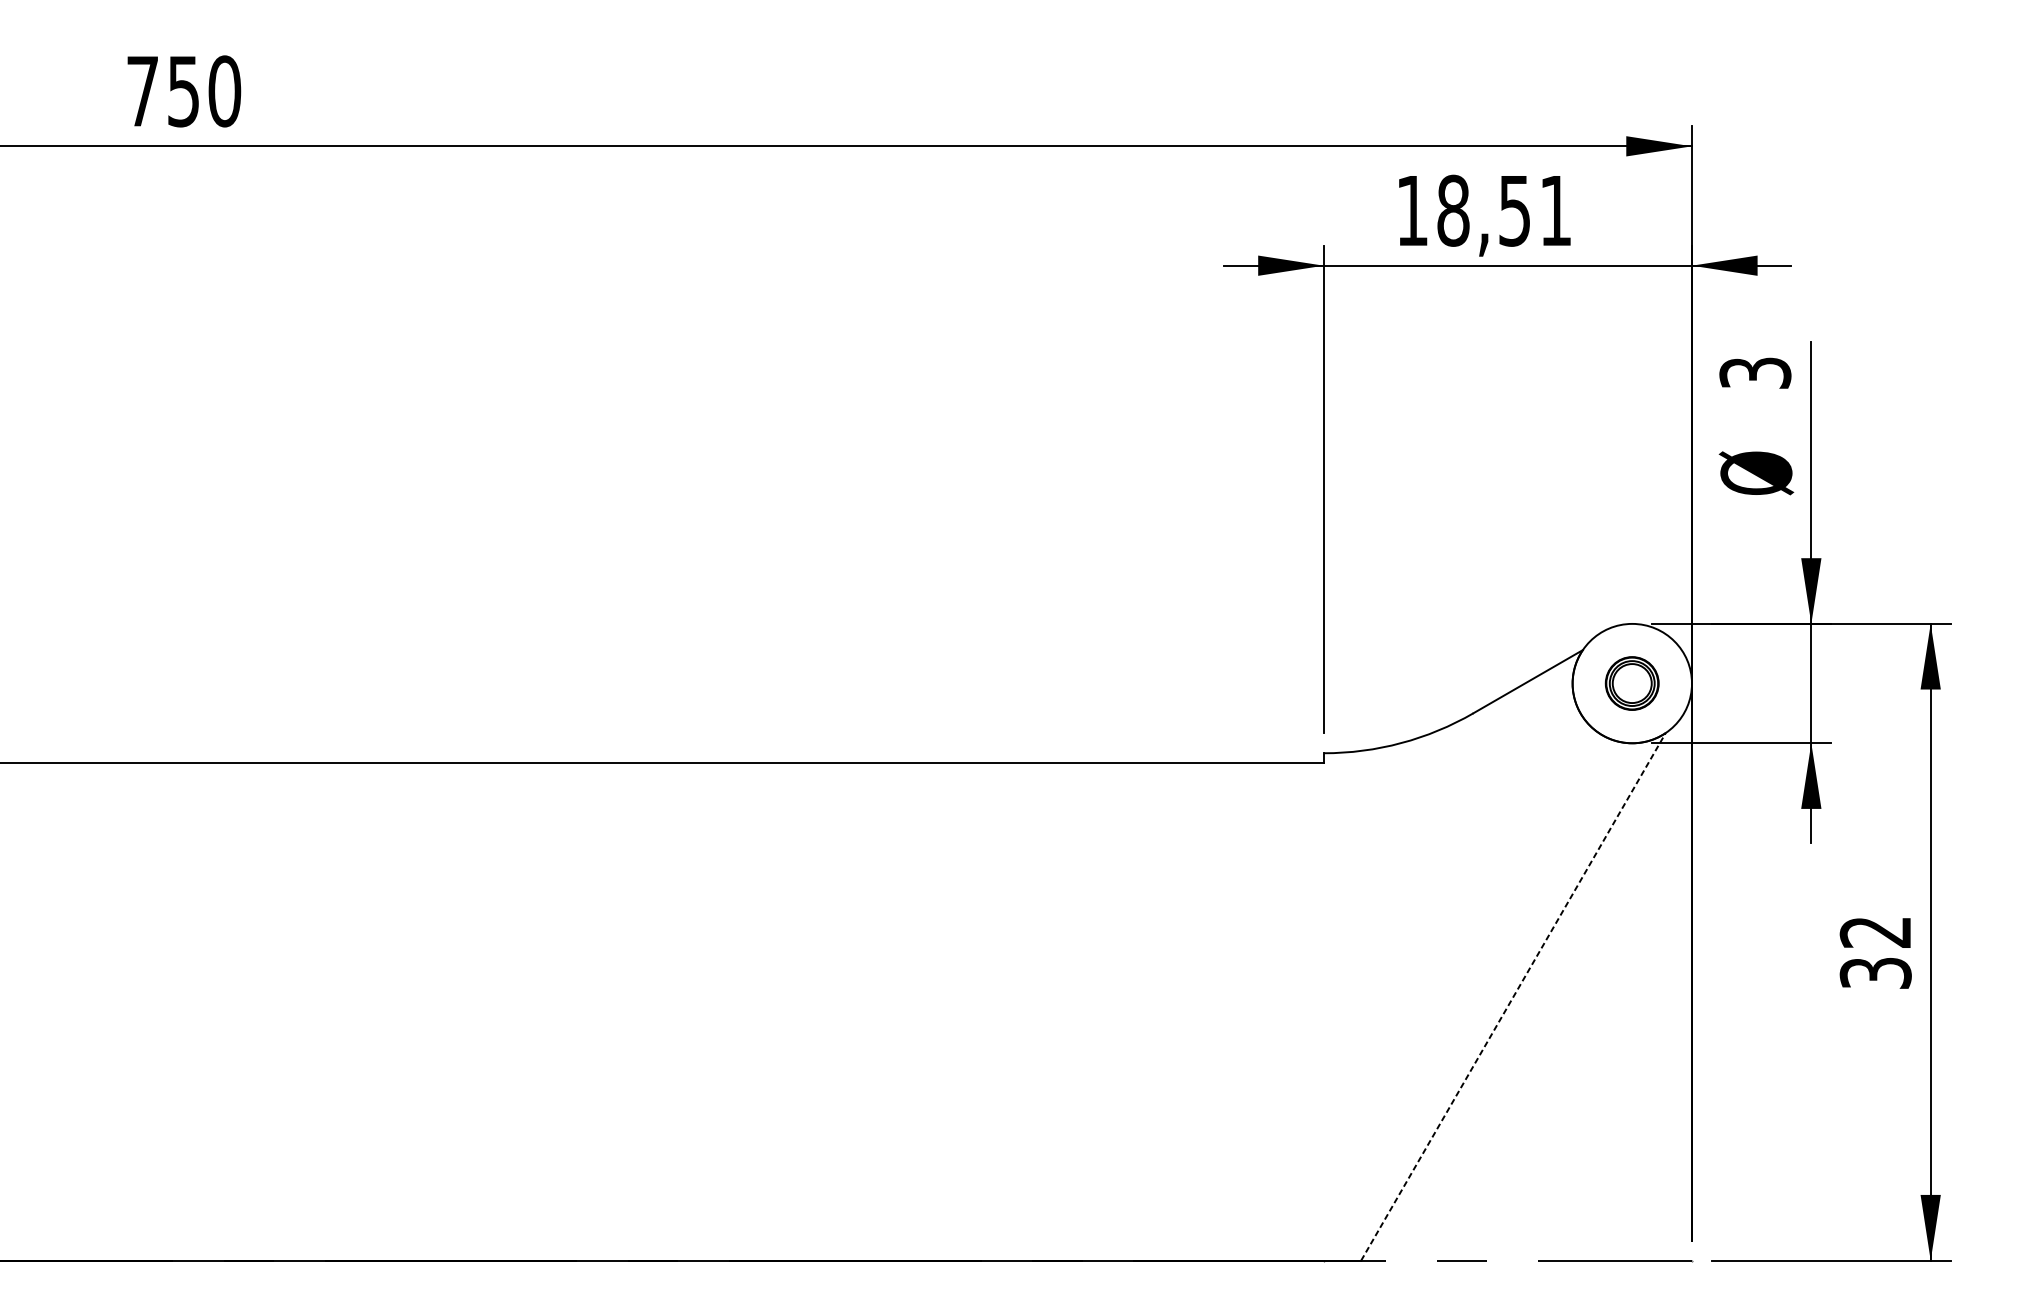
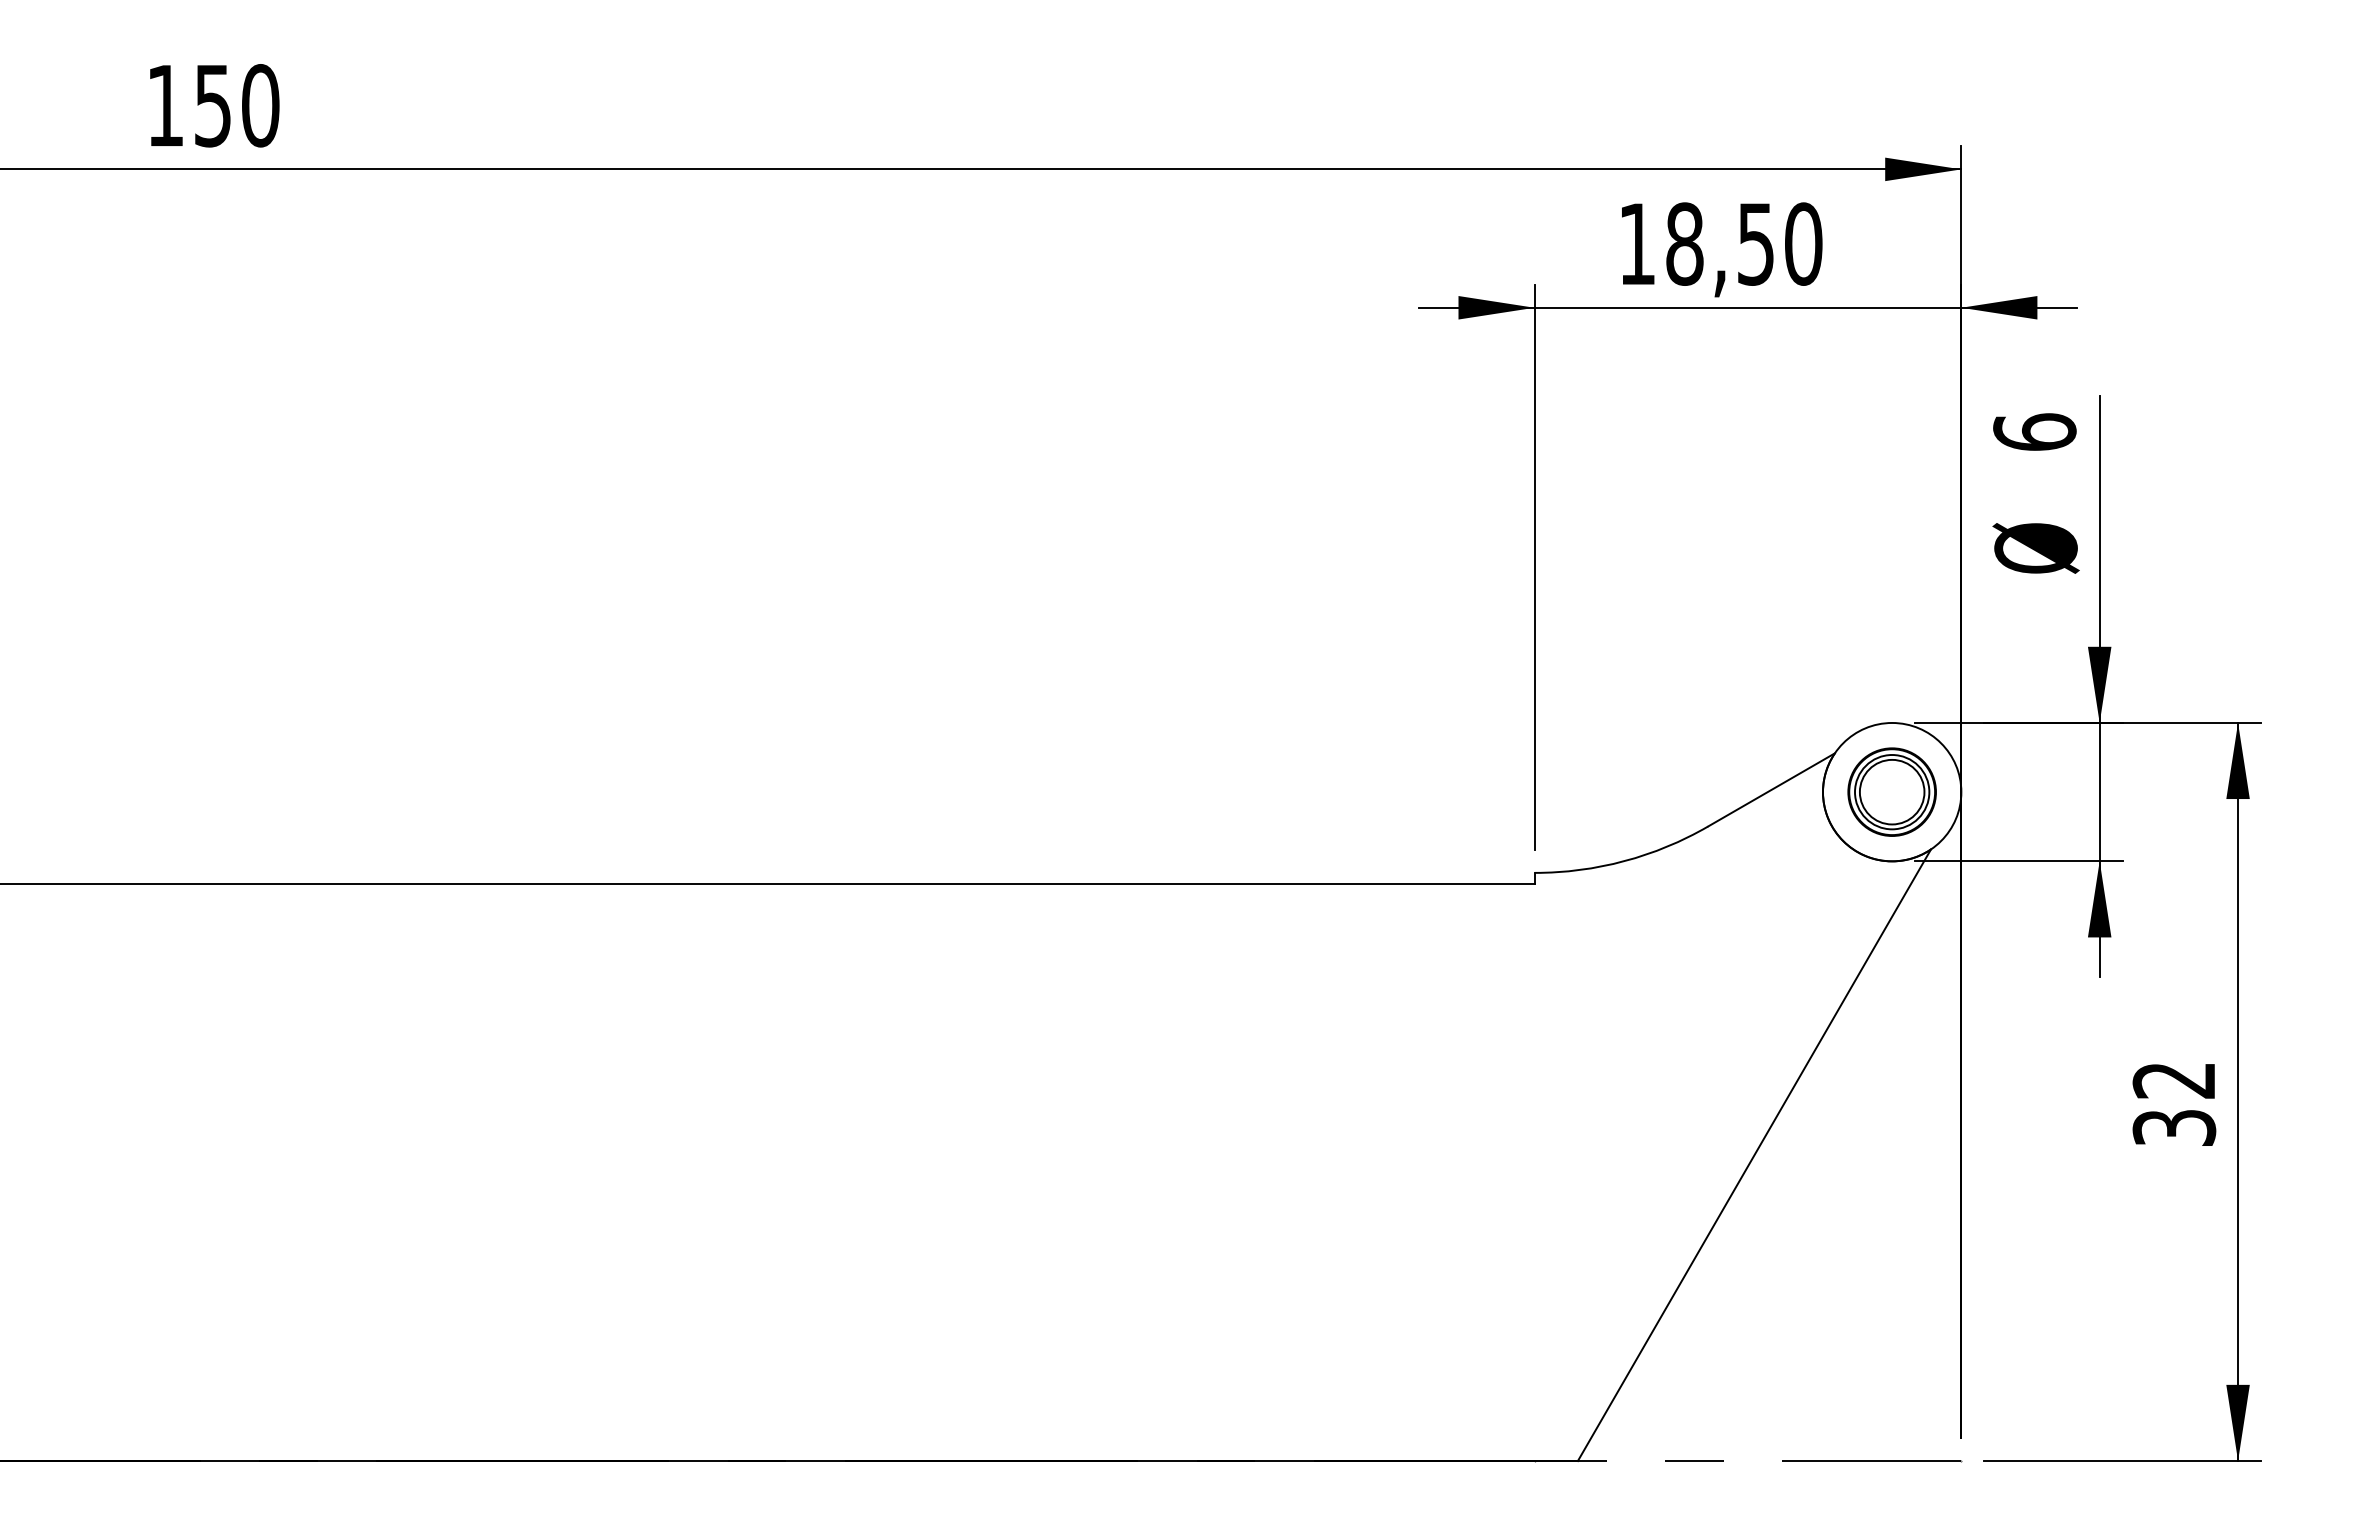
text: (142, 91) -> (165, 105), 750 -> 150
text: (1555, 210) -> (1803, 243), 18,51 -> 18,50
text: (1755, 372) -> (2034, 431), 3 -> 6
part: (1631, 683) -> (1891, 791), size x1.43
line: (1513, 996) -> (1754, 1154), dashed -> solid

